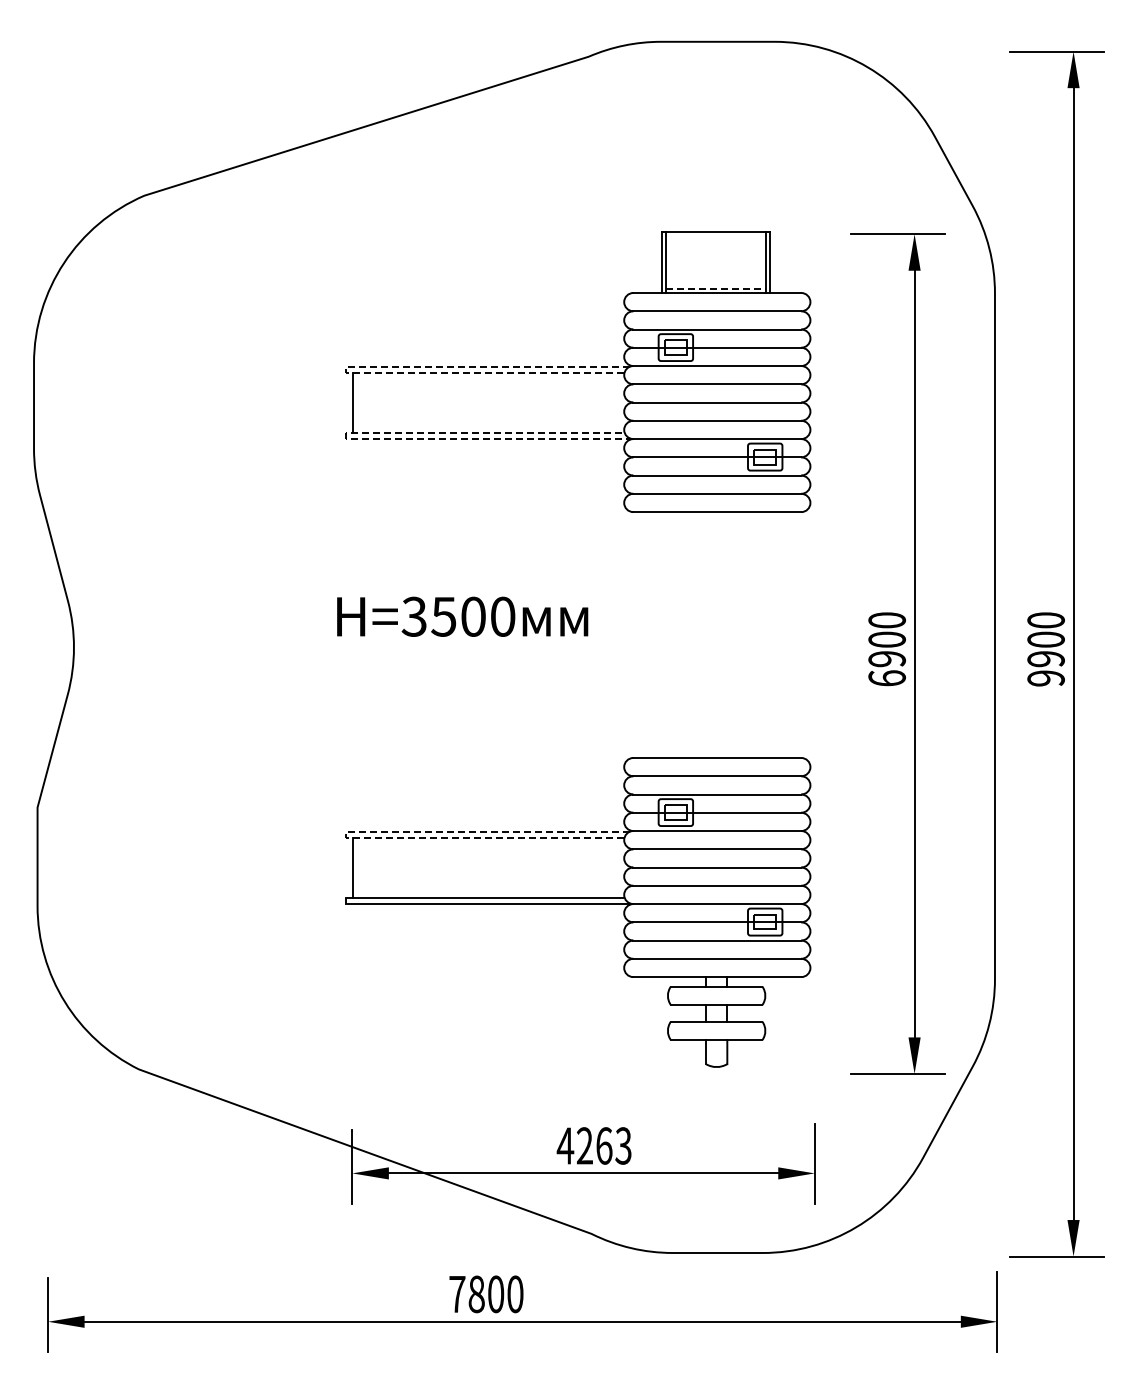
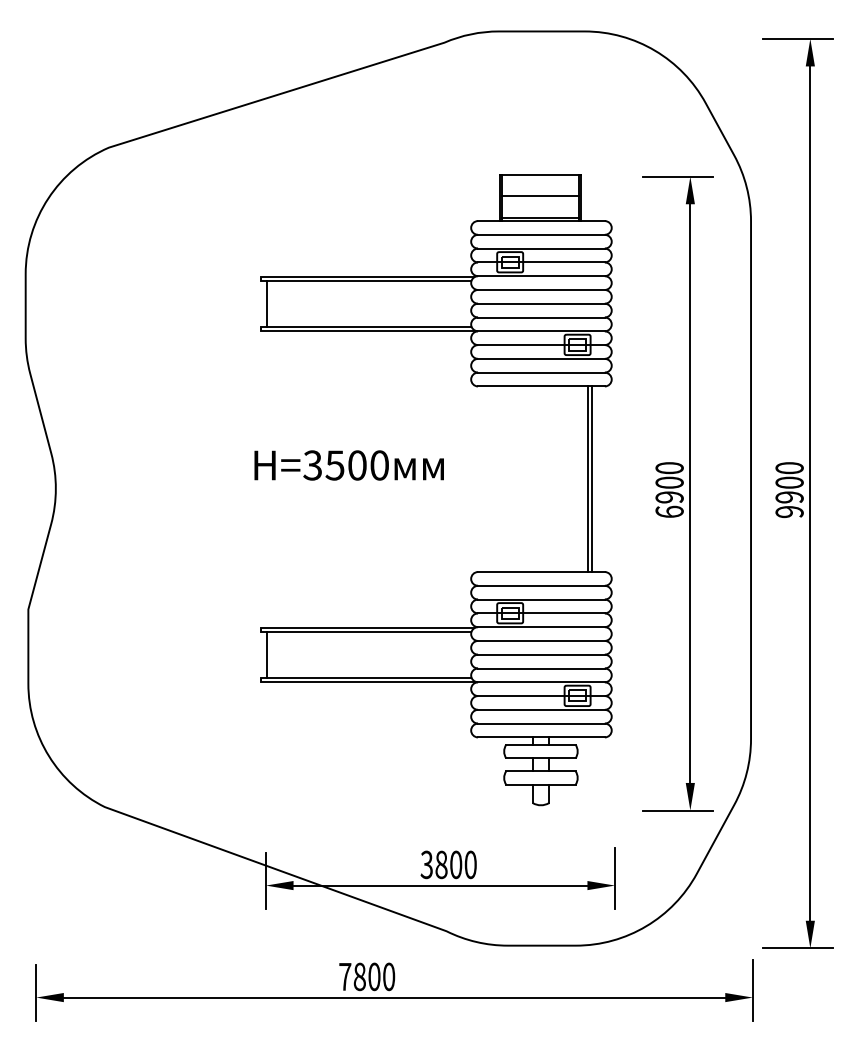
line: (715, 260) -> (540, 196), added
line: (716, 288) -> (540, 217), dashed -> solid
line: (346, 367) -> (261, 277), dashed -> solid
line: (346, 439) -> (261, 331), dashed -> solid
line: (778, 634) -> (587, 478), added
line: (784, 634) -> (592, 478), added
line: (346, 832) -> (261, 628), dashed -> solid
text: (593, 1145) -> (447, 864), 4263 -> 3800

